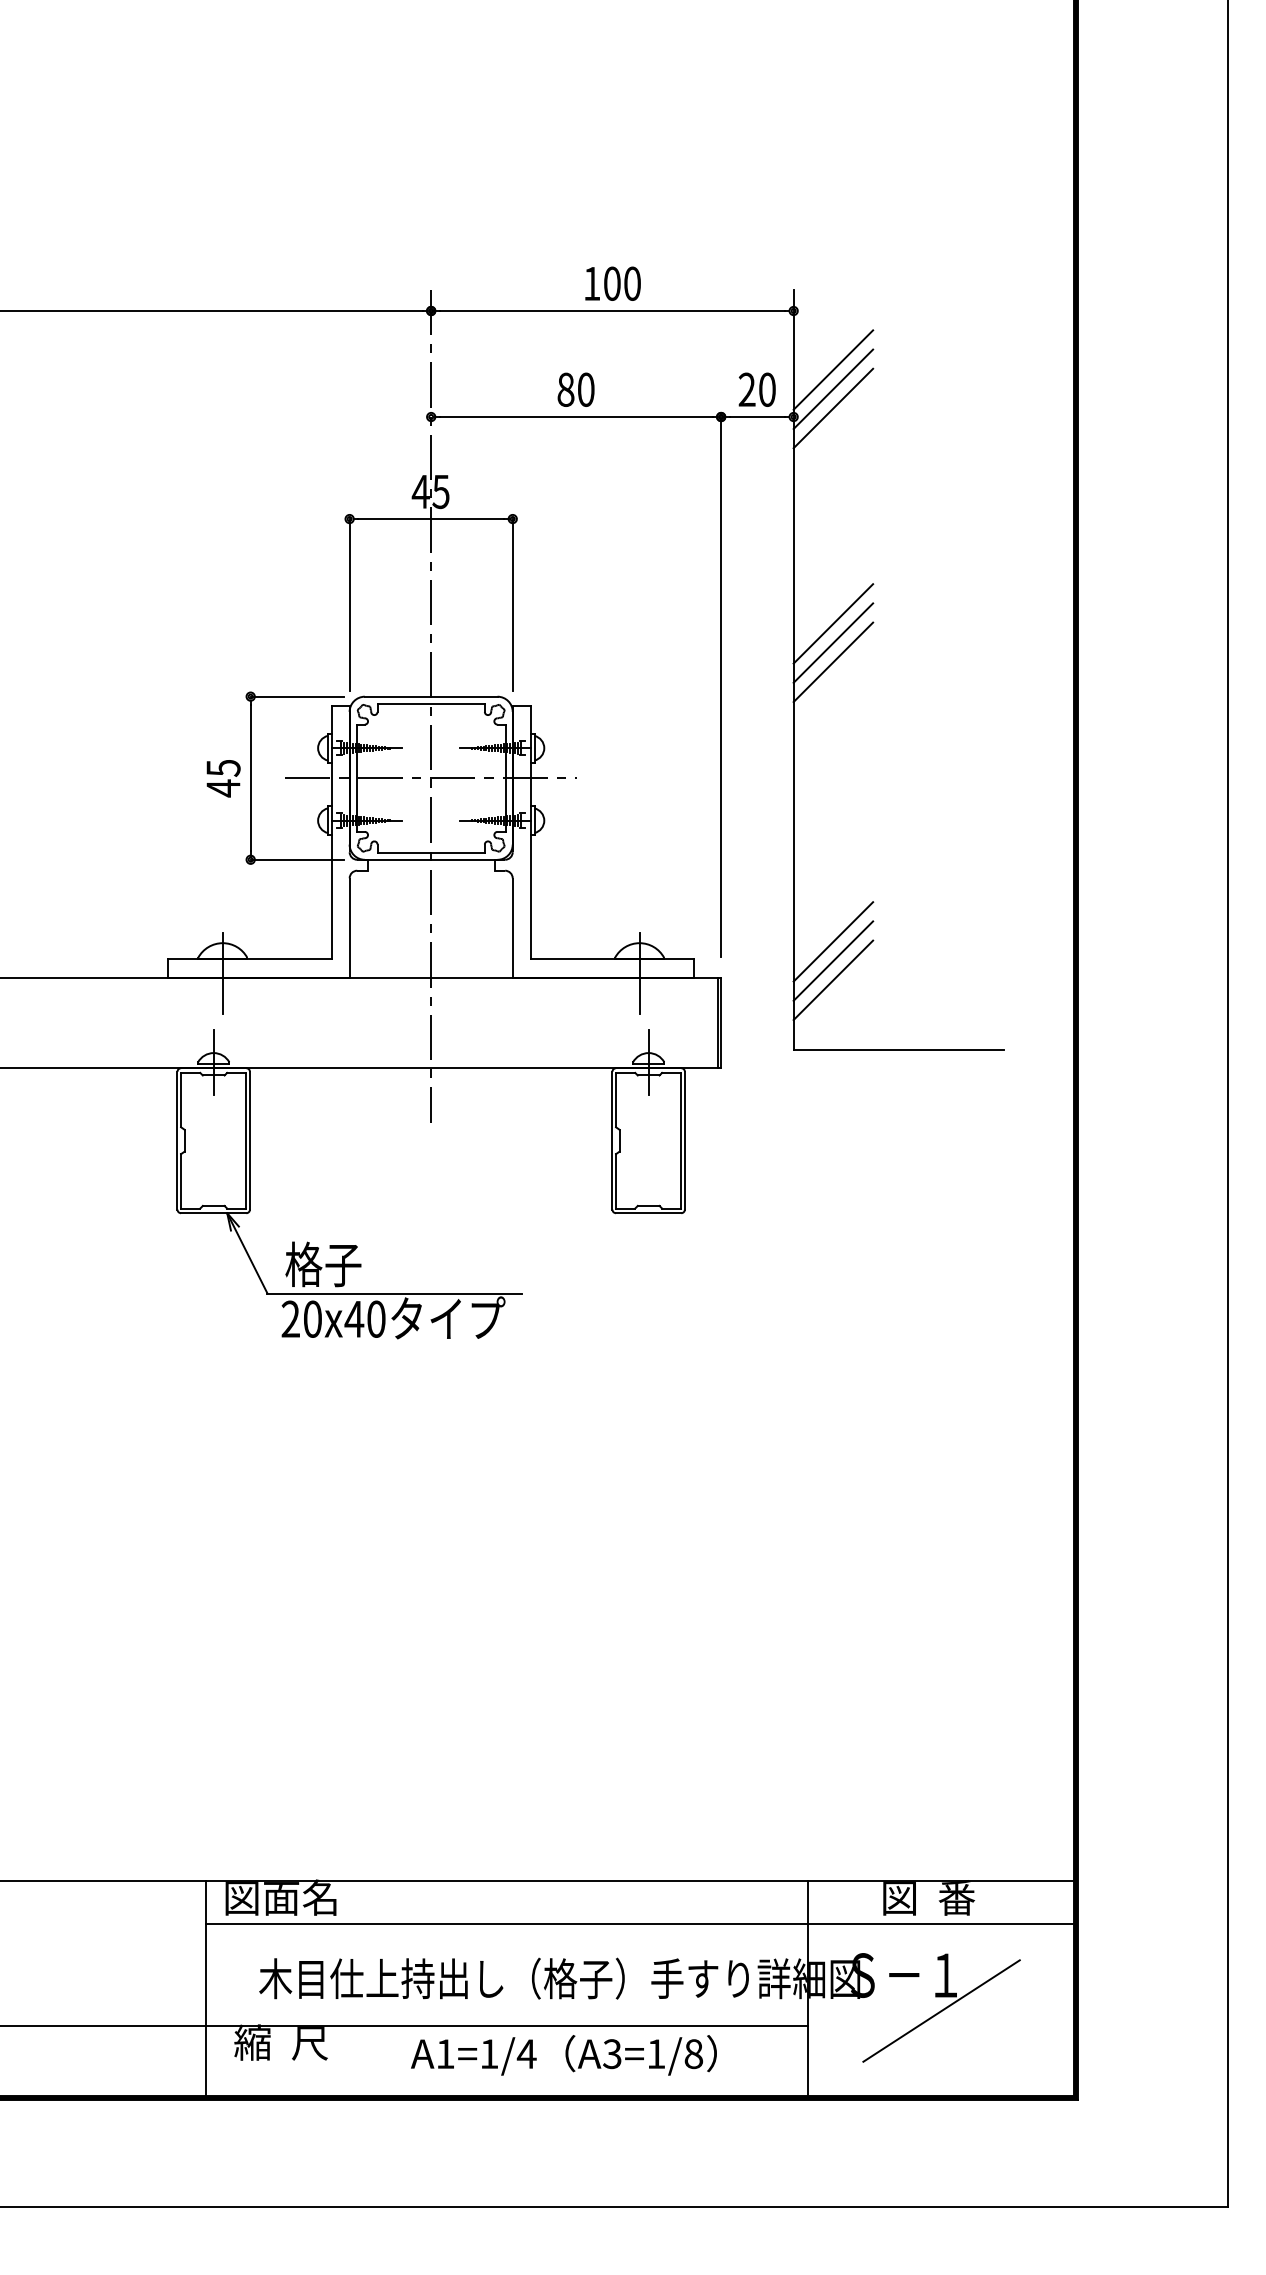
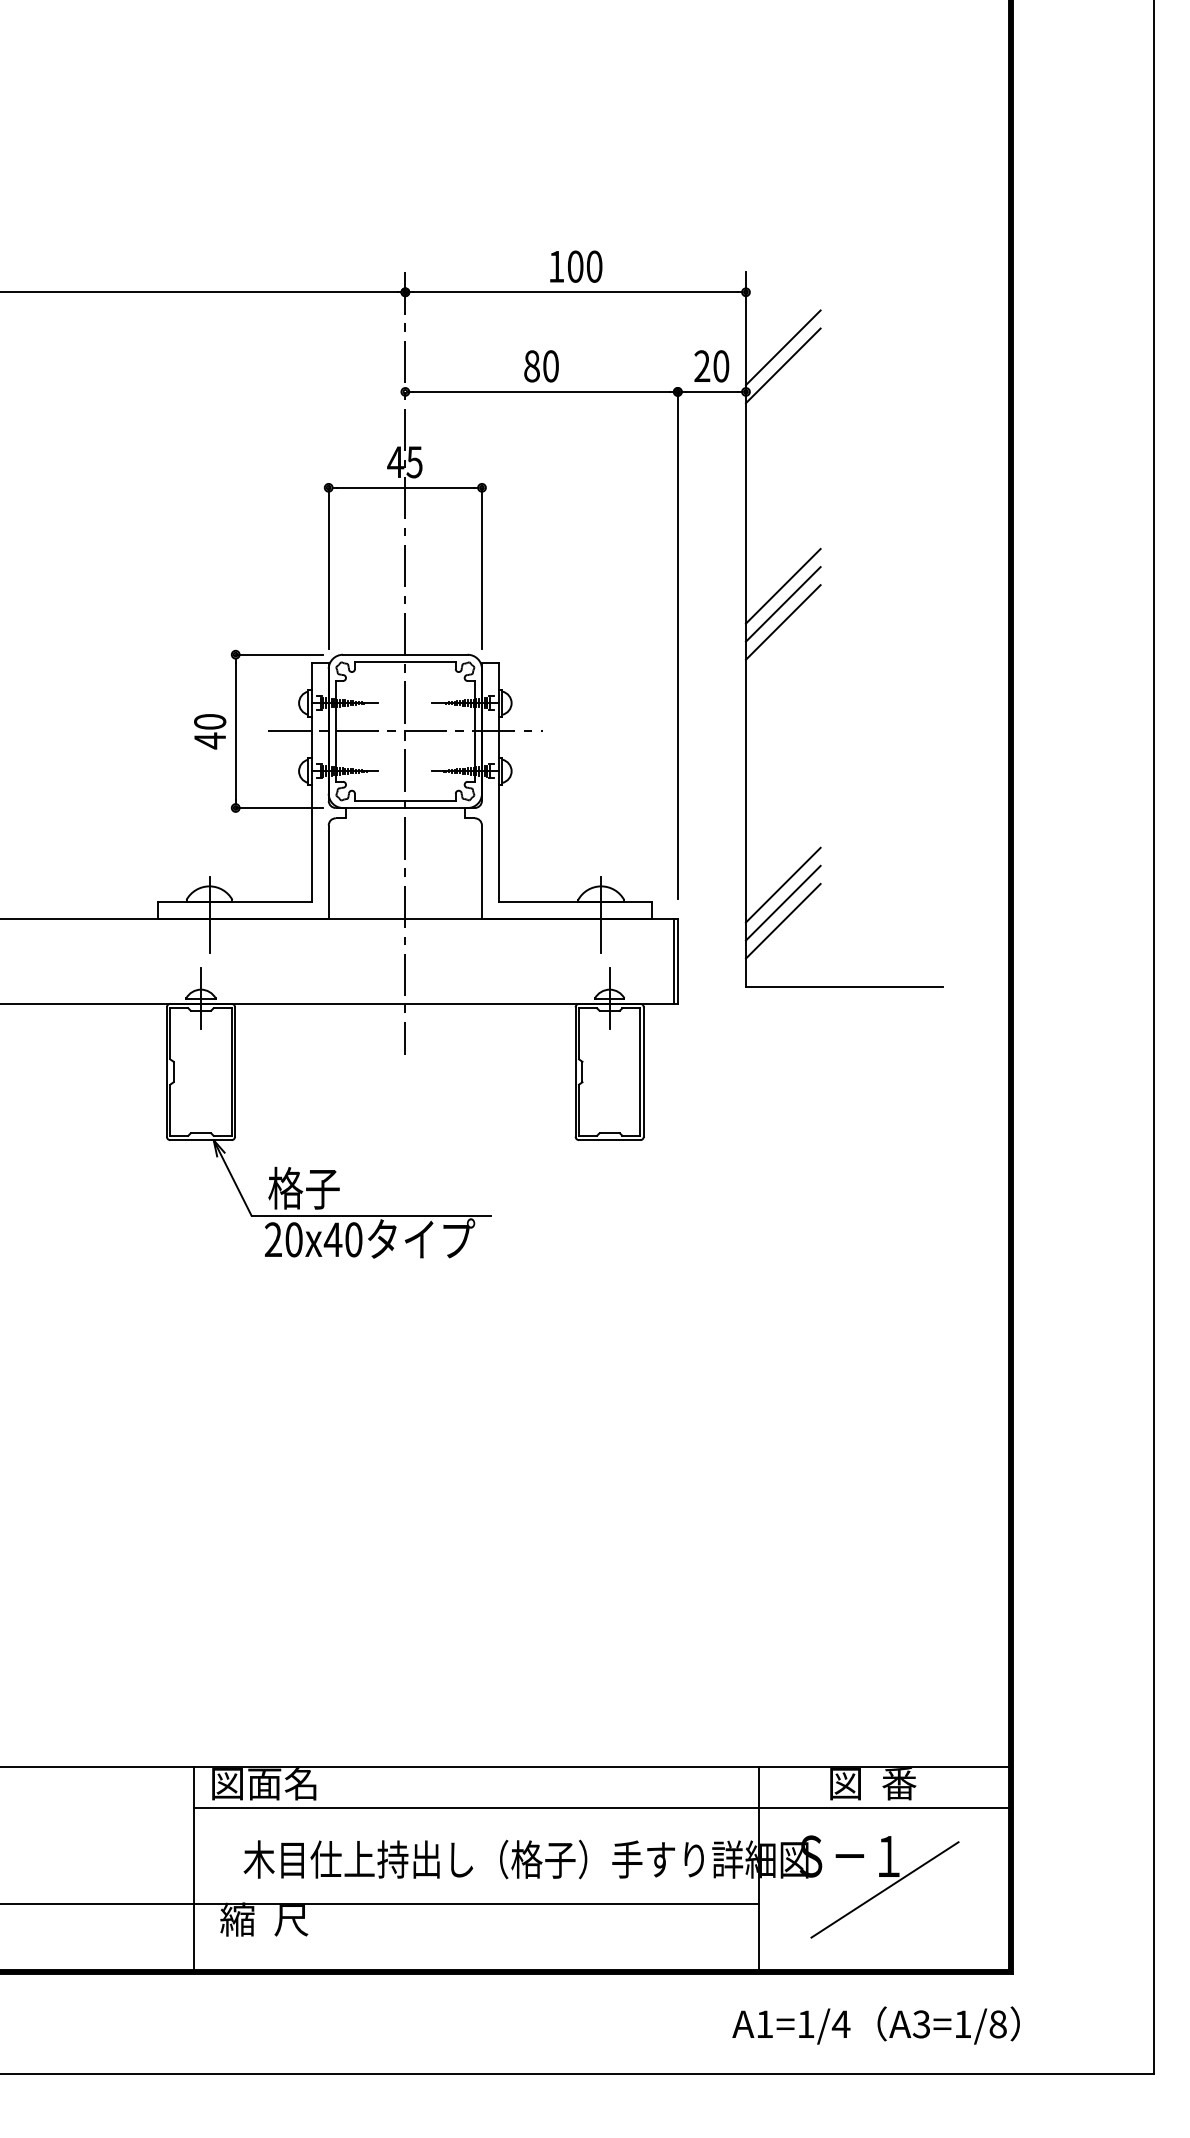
line: (832, 408) -> (782, 383), removed
text: (223, 768) -> (210, 722), 45 -> 40
text: (563, 2055) -> (875, 2025), moved

